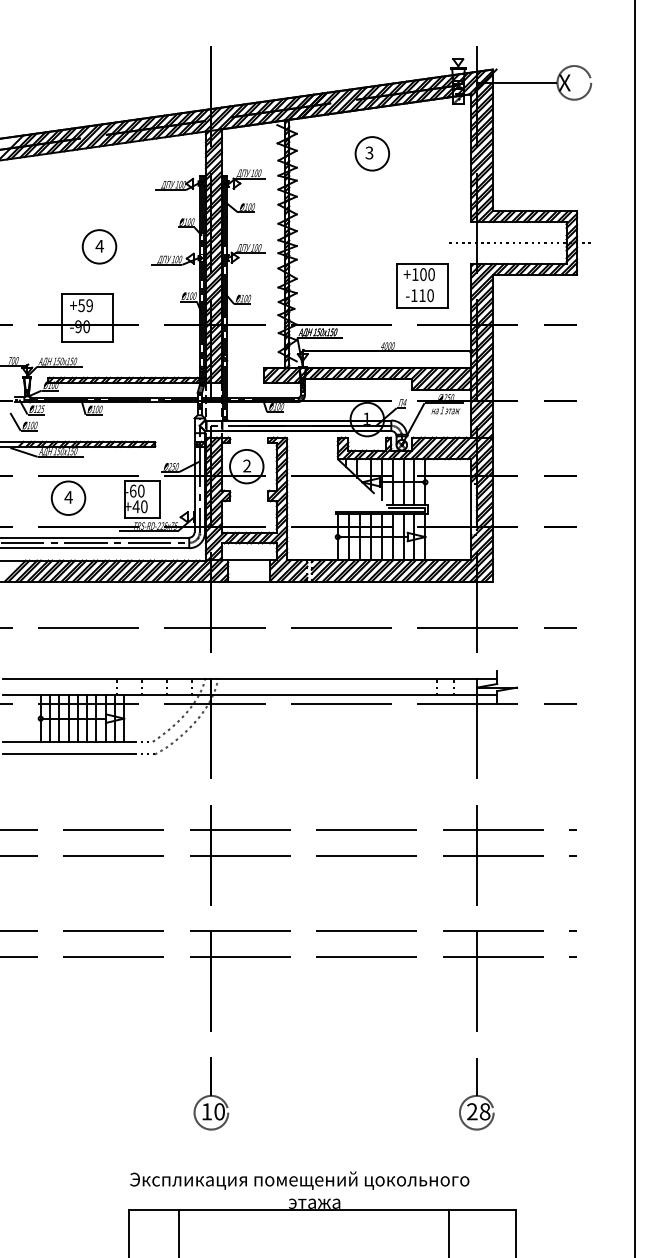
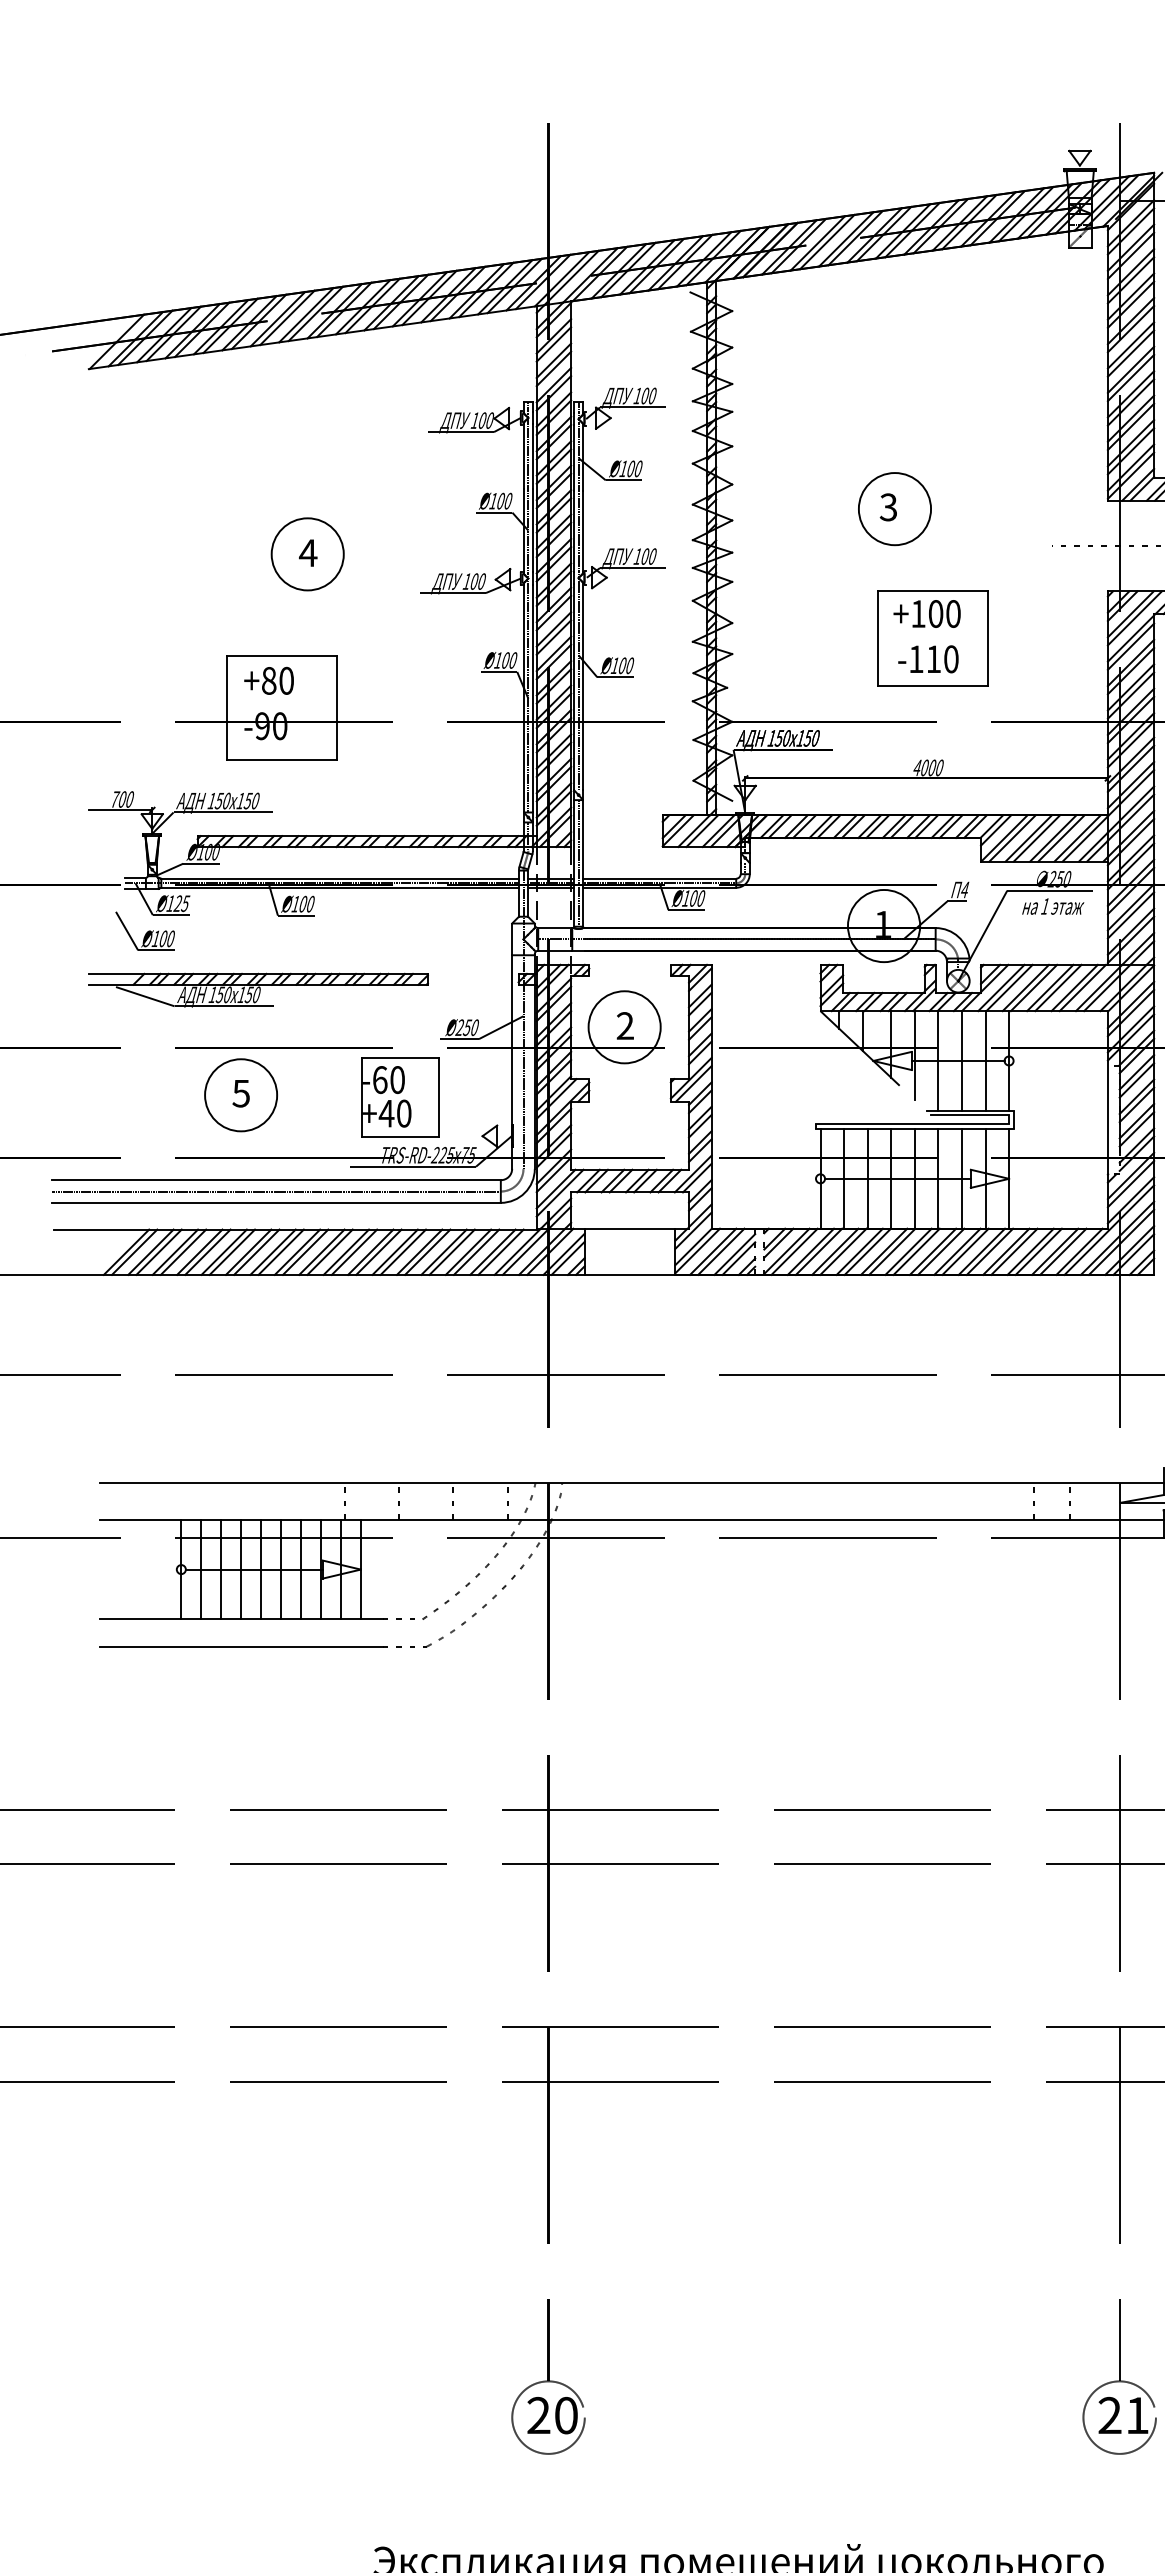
part: (371, 153) -> (893, 508), moved
part: (422, 285) -> (933, 637), moved
text: (85, 305) -> (277, 680), +59 -> +80
text: (68, 497) -> (241, 1093), 4 -> 5
text: (206, 1111) -> (537, 2414), 10 -> 20
text: (484, 1111) -> (1136, 2414), 28 -> 21

